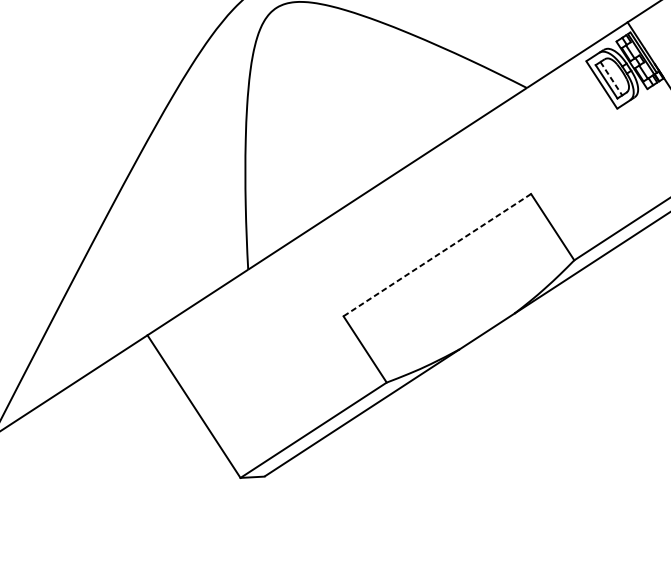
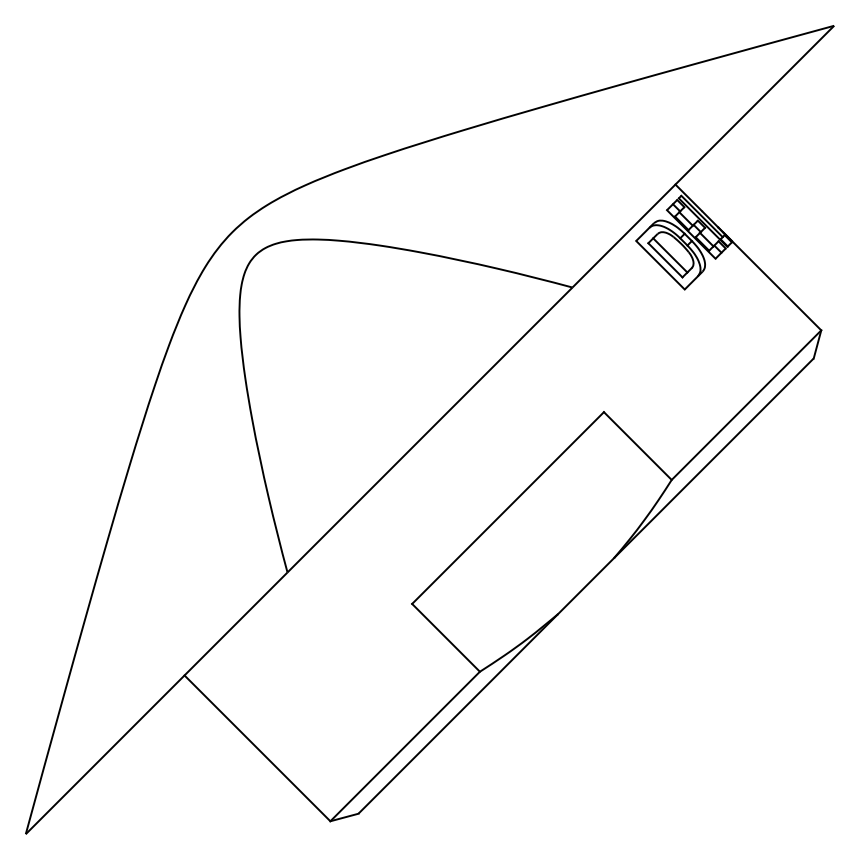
line: (611, 78) -> (670, 255), dashed -> solid
line: (437, 255) -> (508, 508), dashed -> solid

